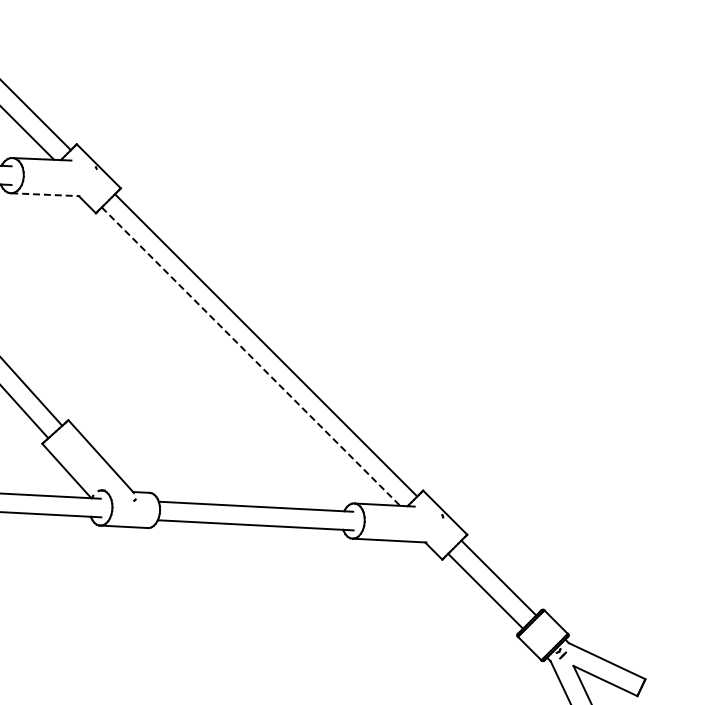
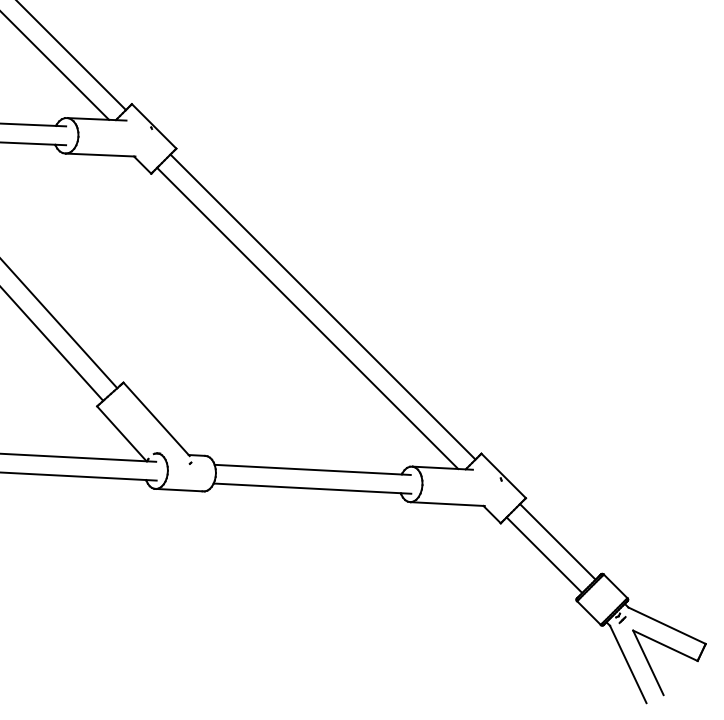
line: (45, 195) -> (100, 155), dashed -> solid
line: (250, 356) -> (307, 318), dashed -> solid

